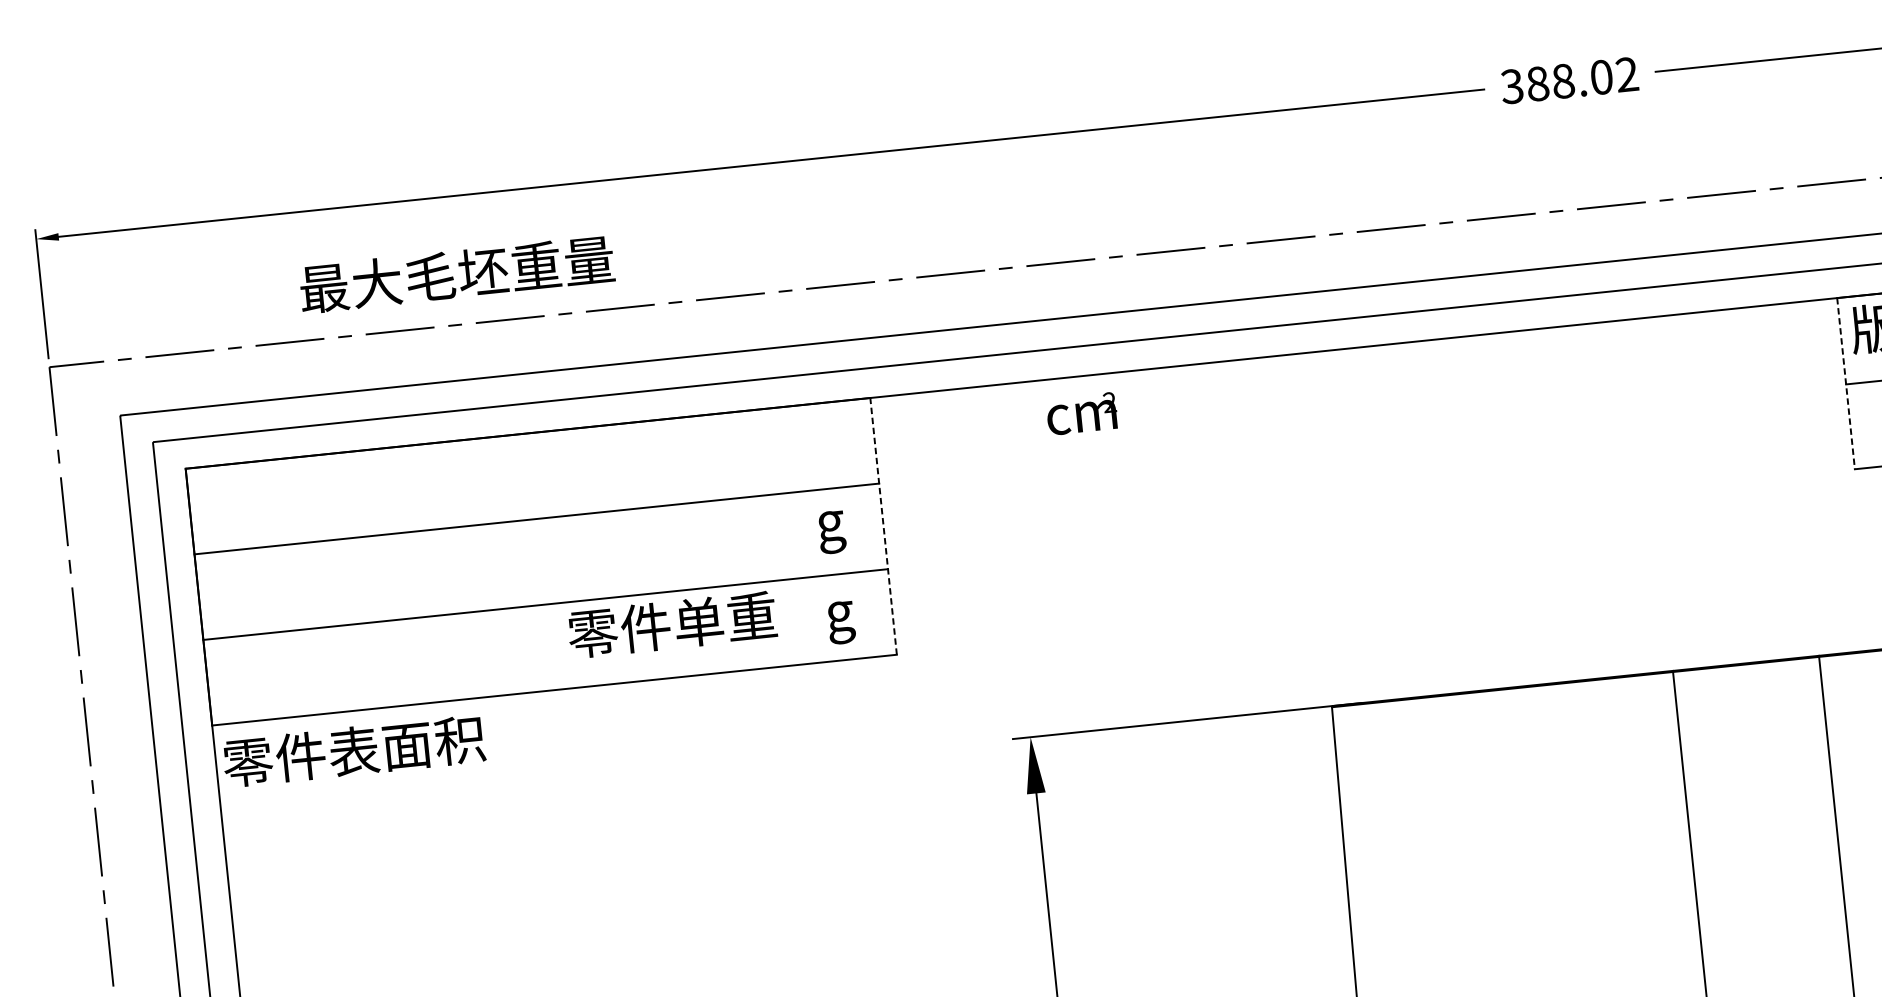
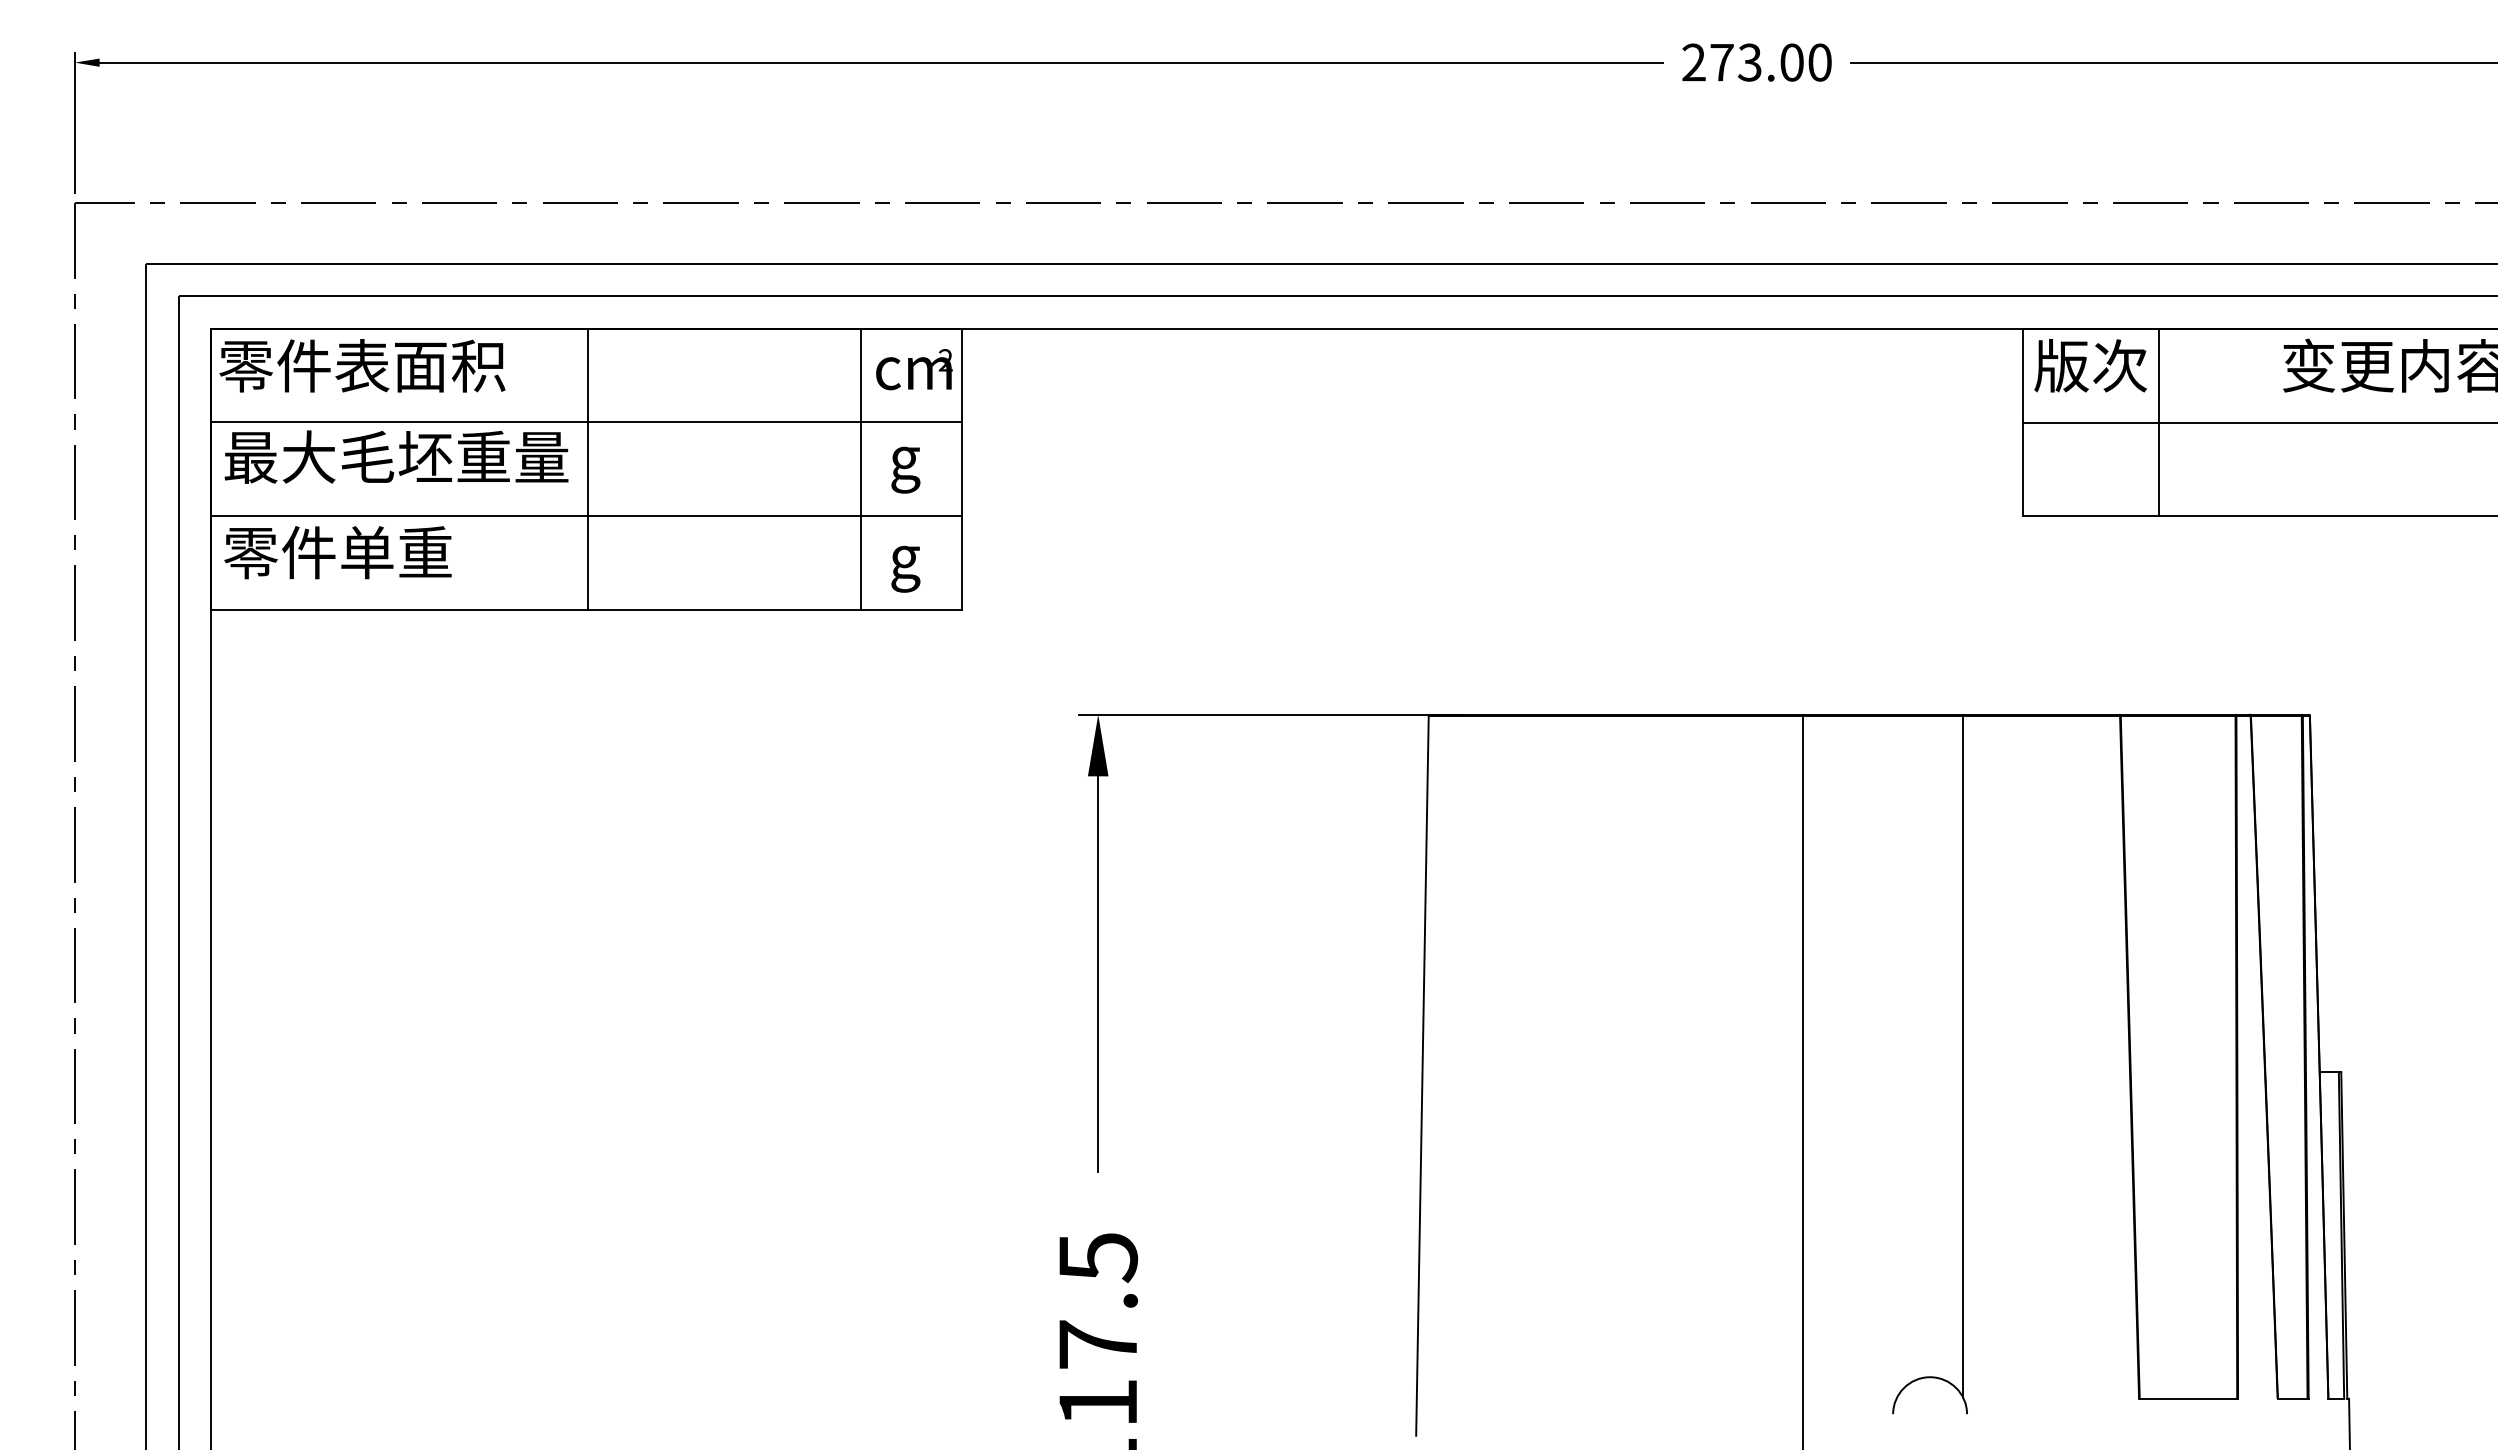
text: (1569, 80) -> (1756, 62), 388.02 -> 273.00
text: (456, 273) -> (396, 456), moved
line: (1845, 383) -> (2022, 422), dashed -> solid
text: (1082, 413) -> (914, 369), moved
line: (883, 526) -> (962, 469), dashed -> solid
line: (790, 536) -> (860, 469), added
line: (541, 561) -> (587, 469), added
text: (671, 624) -> (337, 552), moved
text: (354, 750) -> (362, 365), moved

